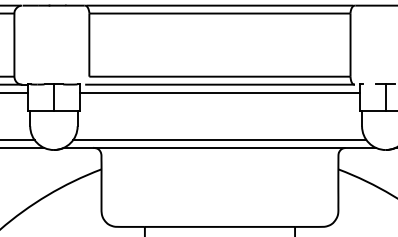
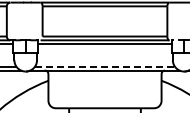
line: (218, 139) -> (104, 66), solid -> dashed

